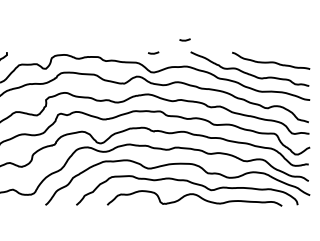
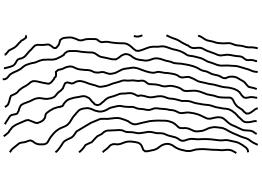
curve: (184, 39) -> (161, 25), removed

